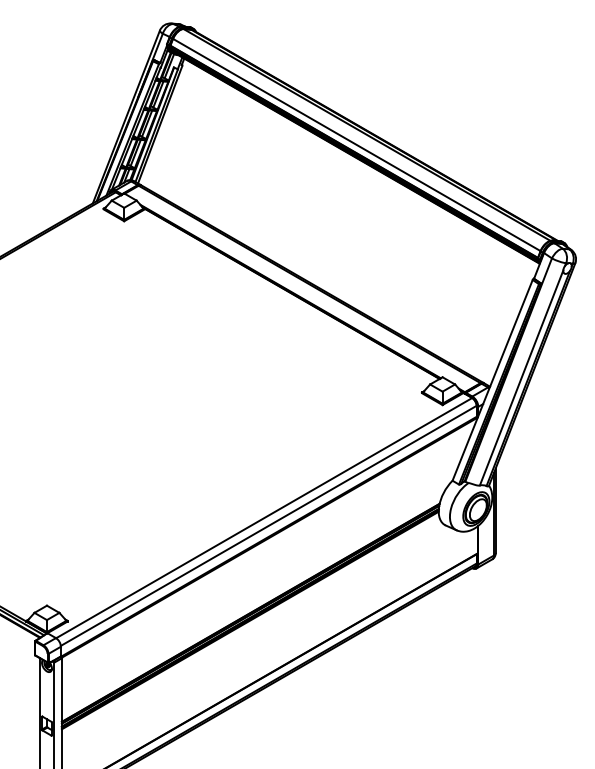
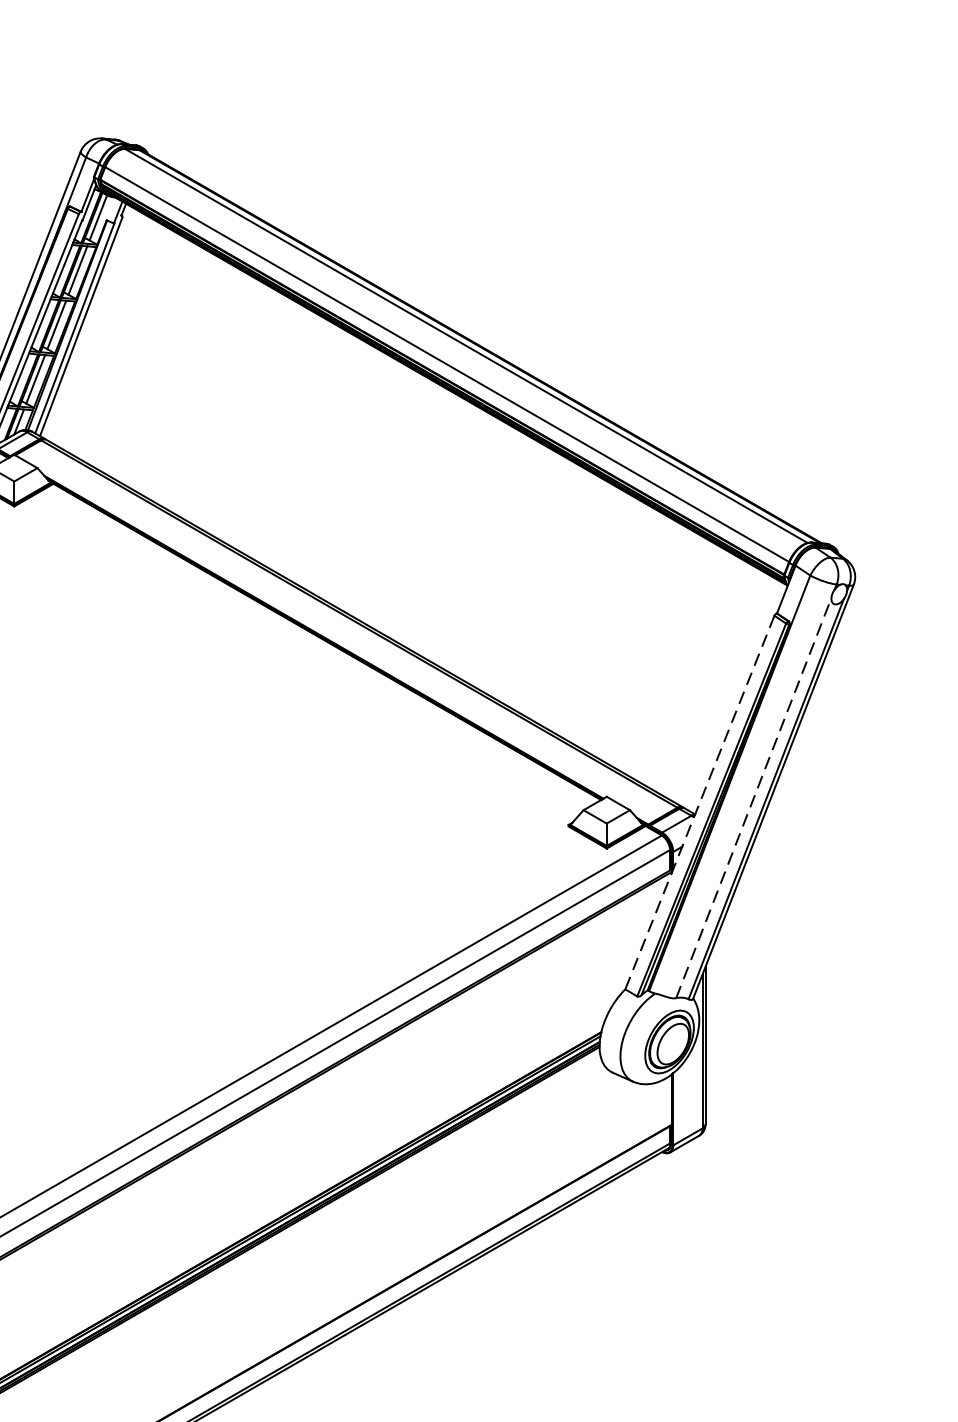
line: (521, 377) -> (753, 797), solid -> dashed
line: (492, 380) -> (699, 802), solid -> dashed

